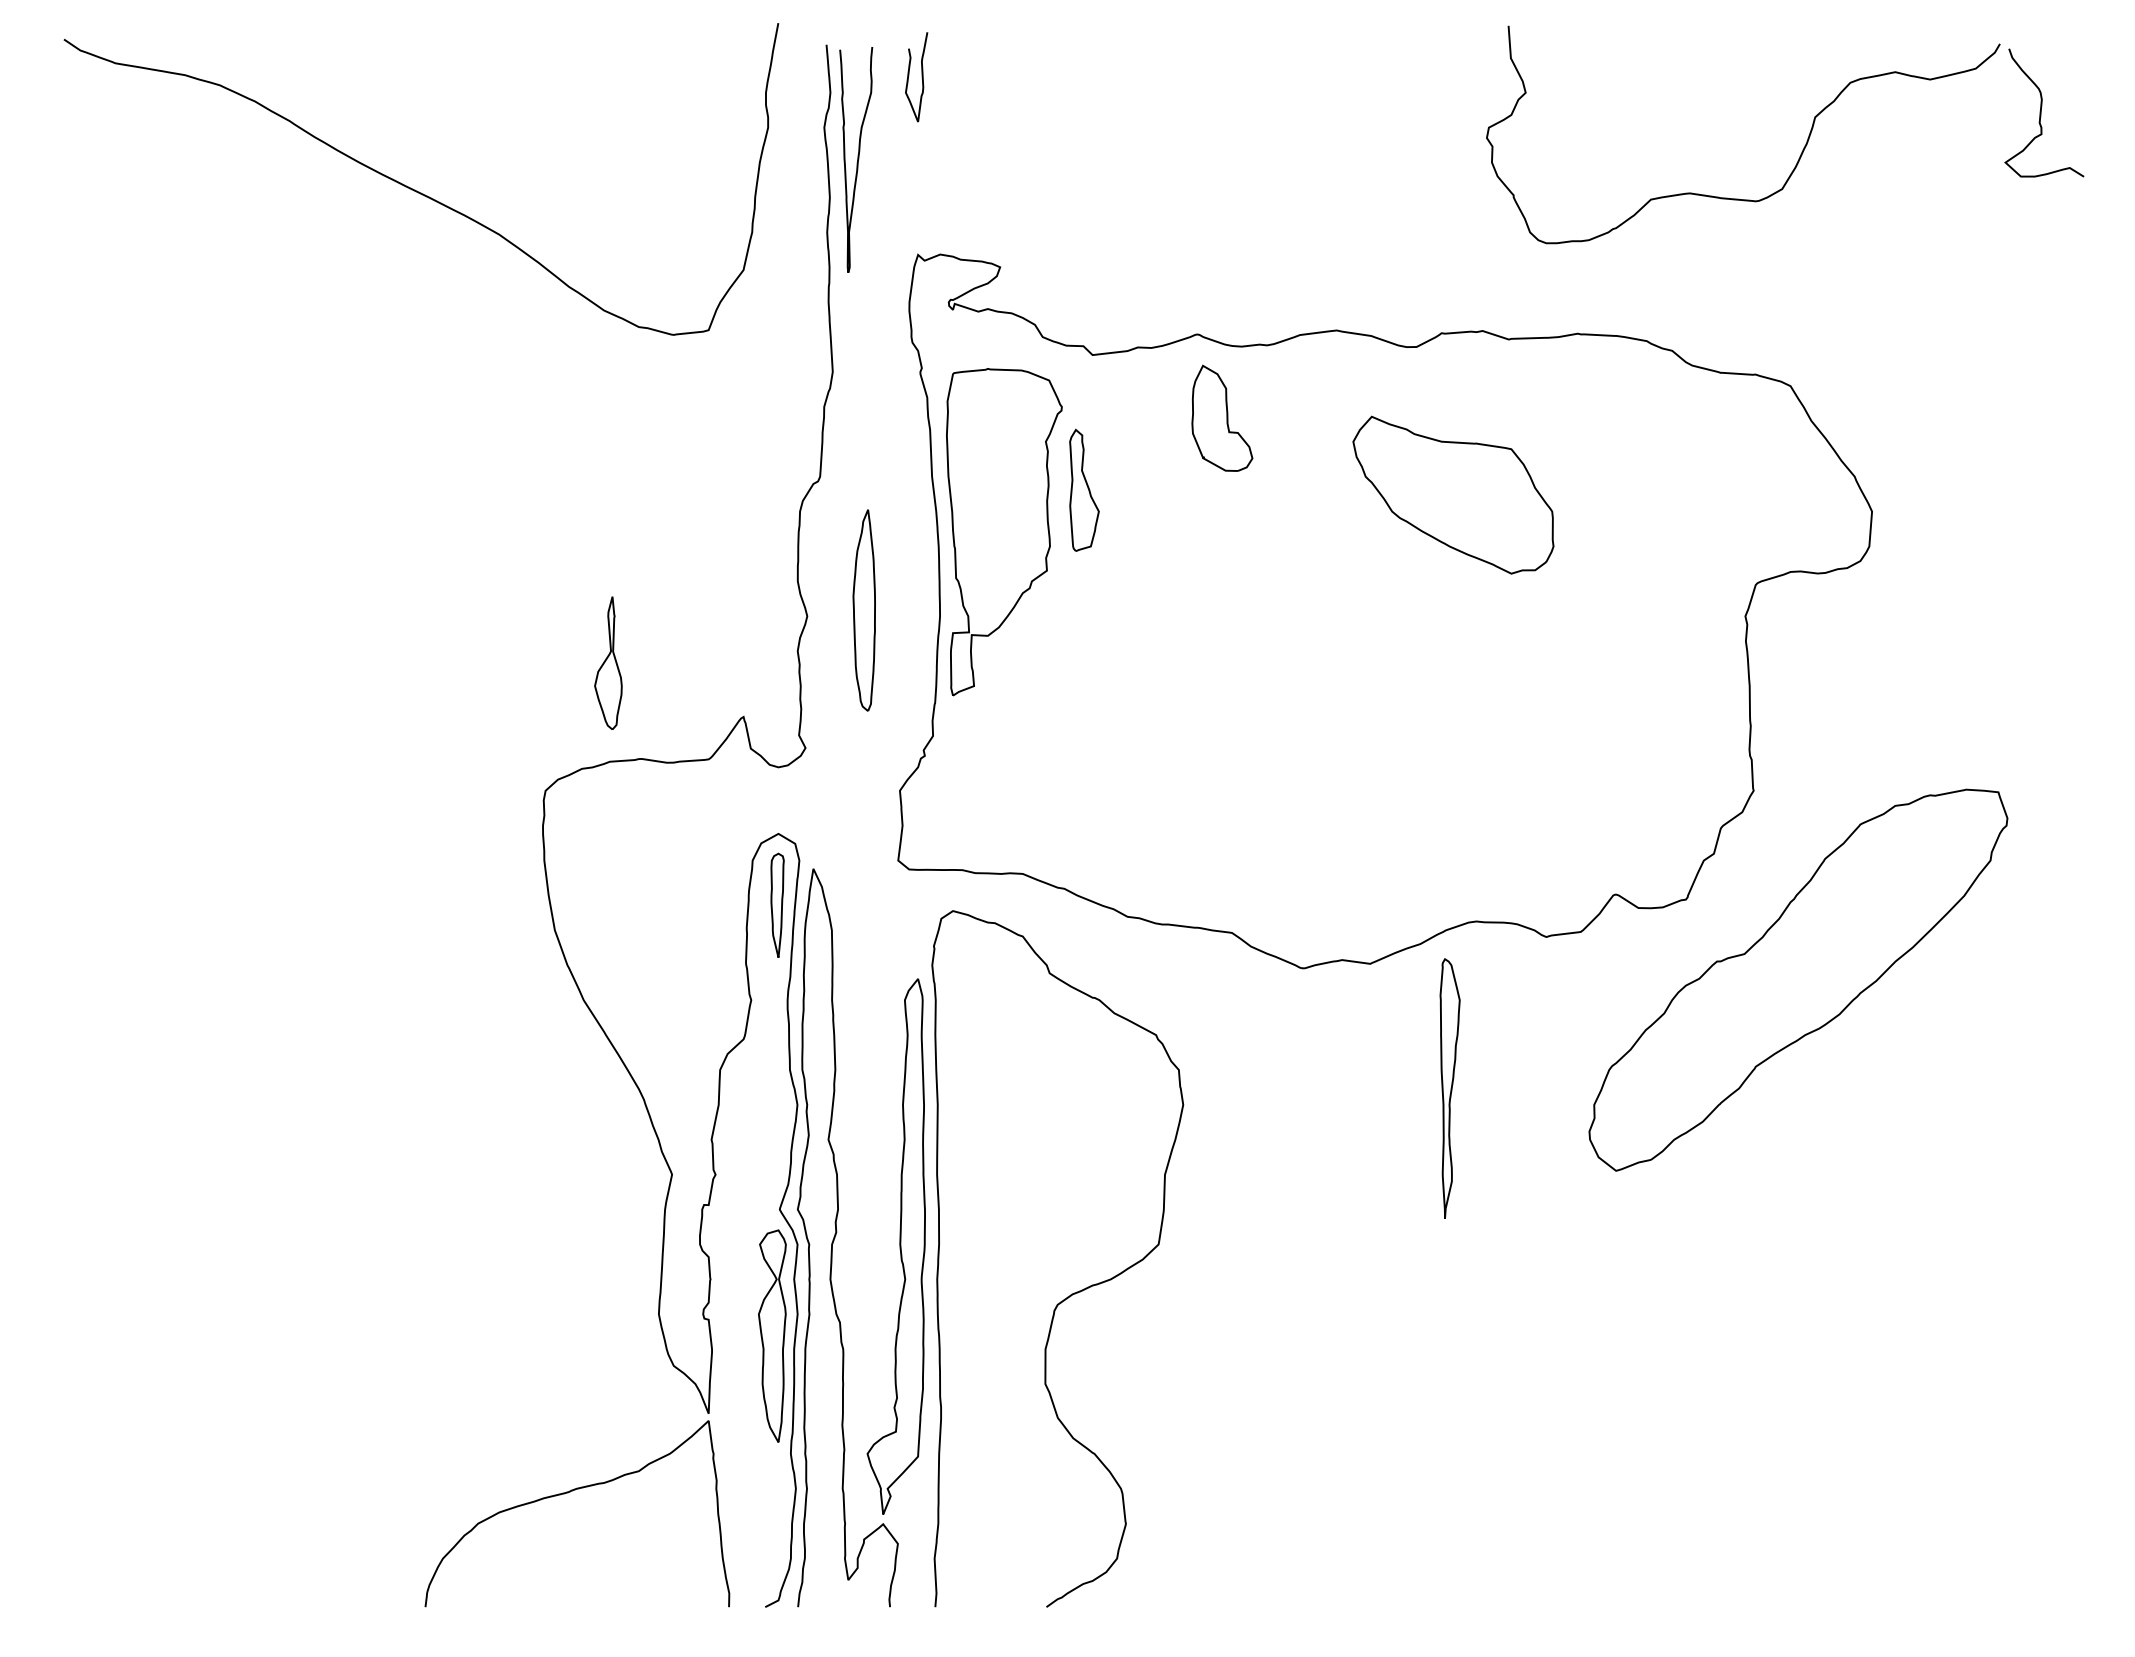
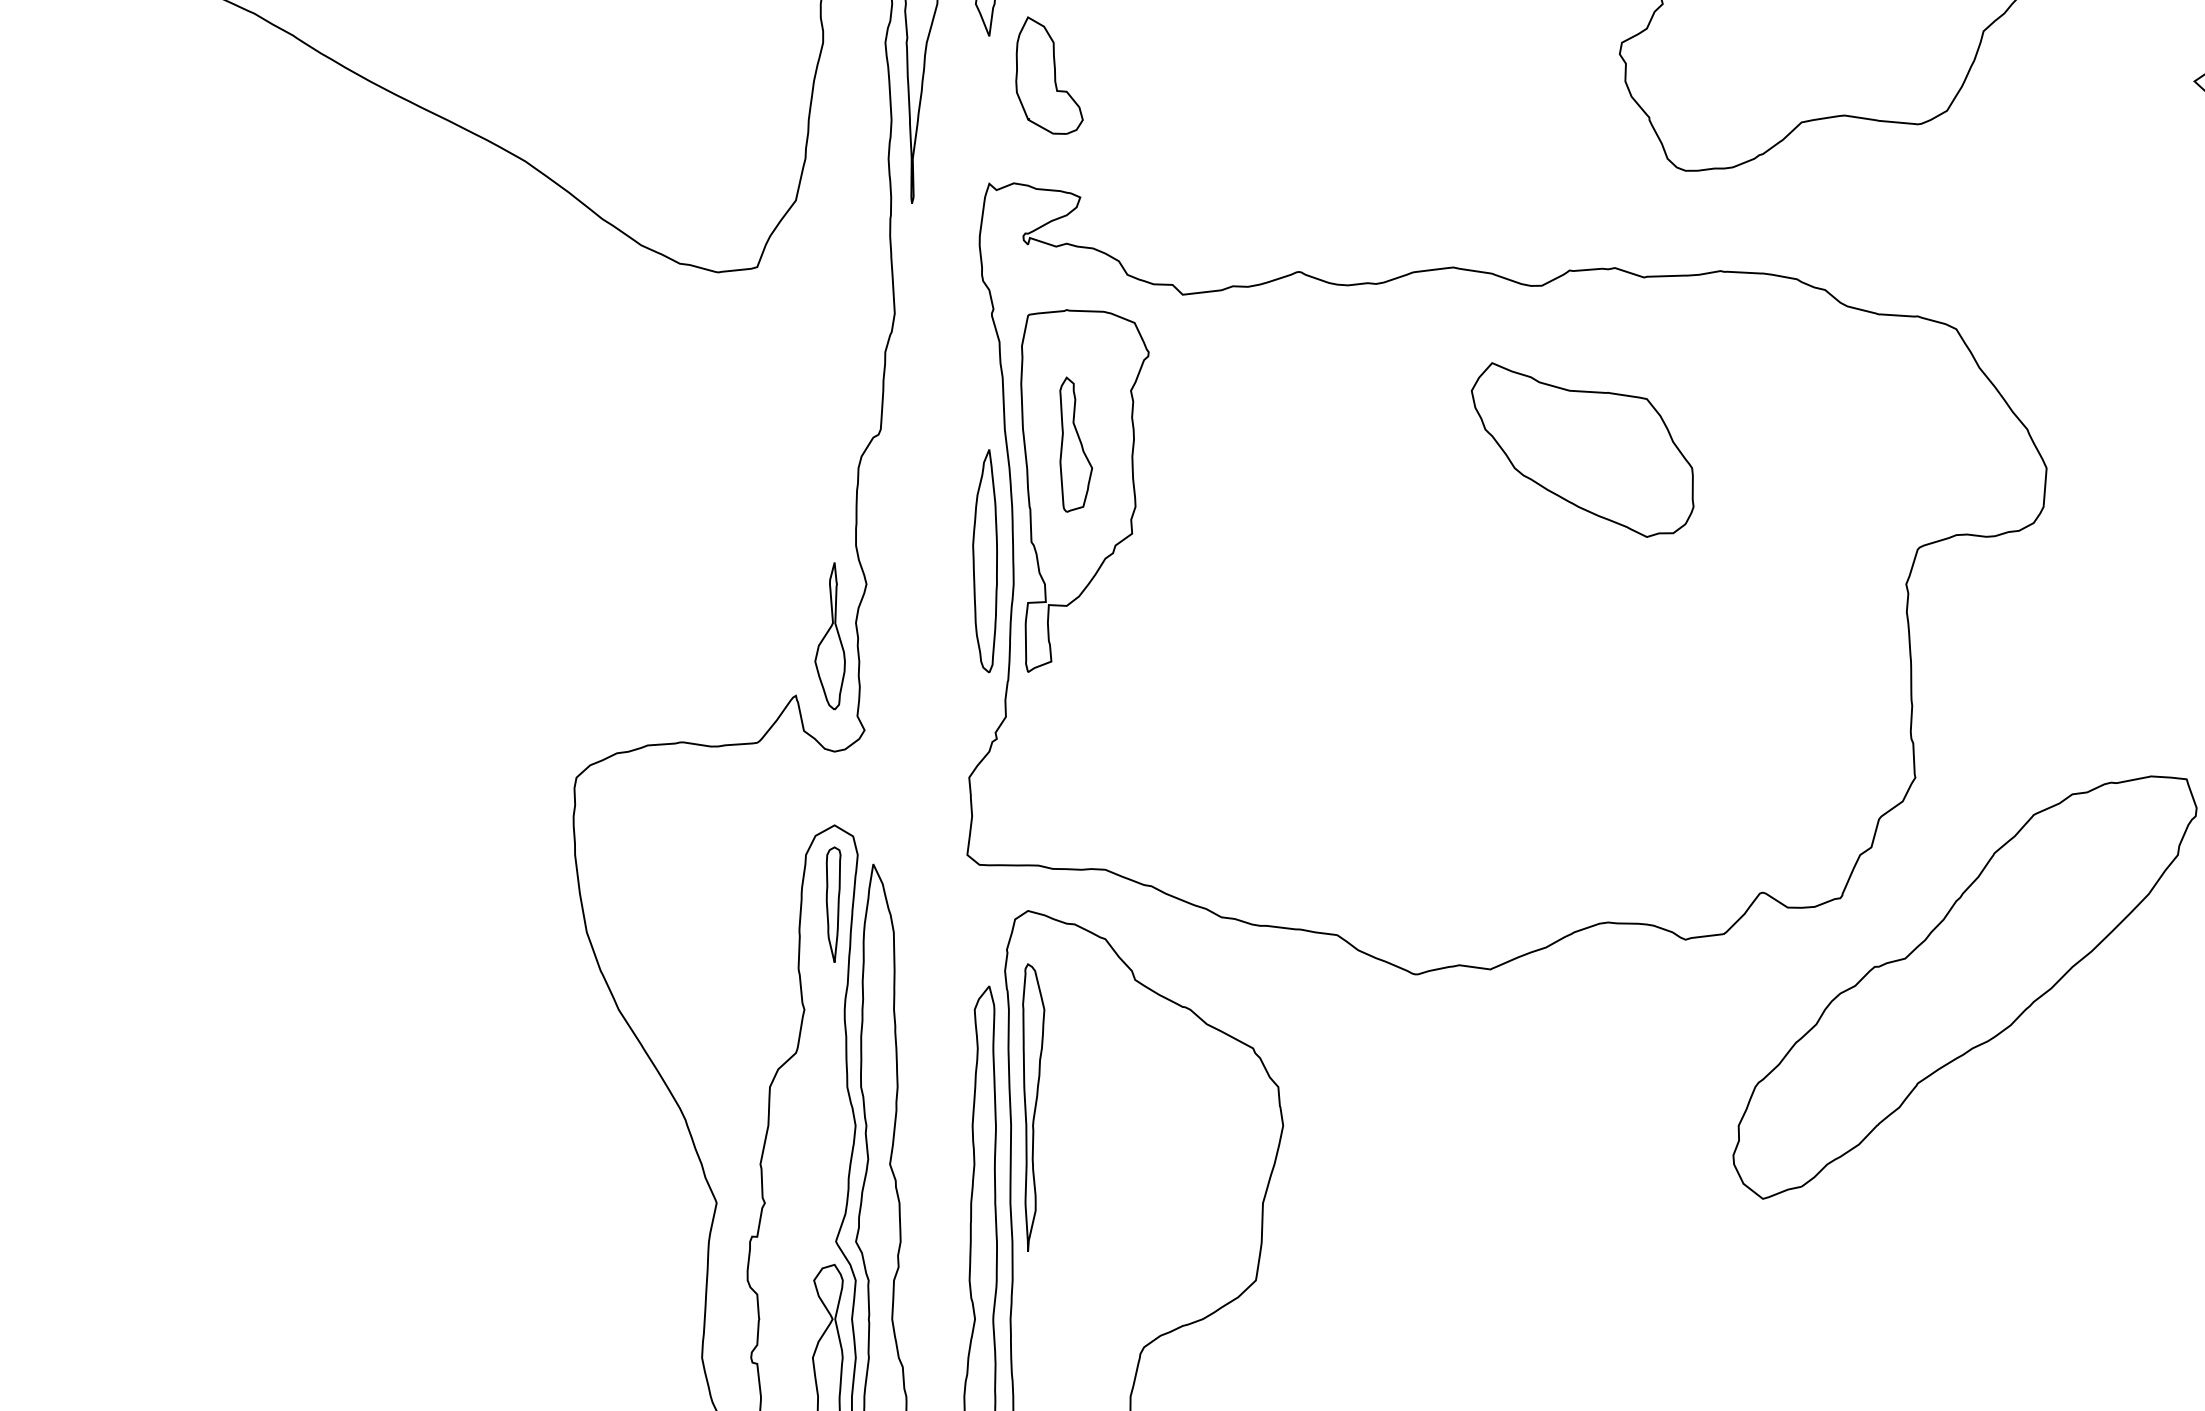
part: (1222, 417) -> (1049, 74), moved
part: (1084, 489) -> (1076, 443), moved
part: (863, 610) -> (984, 561), moved
part: (608, 662) -> (830, 635), moved
part: (1449, 1088) -> (1033, 1107), moved

